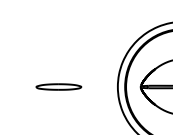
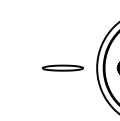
part: (58, 86) -> (62, 67), moved

